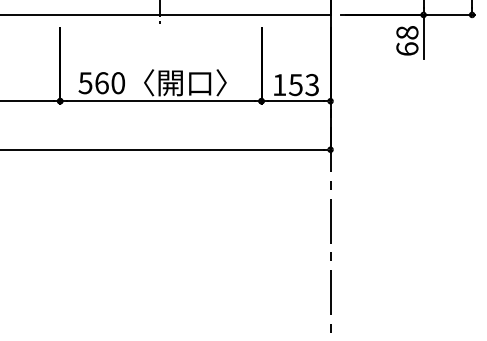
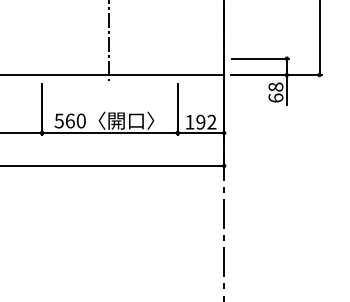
text: (304, 83) -> (206, 121), 153 -> 192

